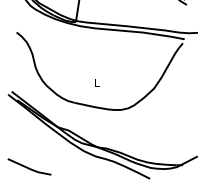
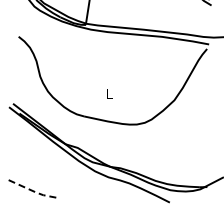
line: (29, 169) -> (33, 191), solid -> dashed

